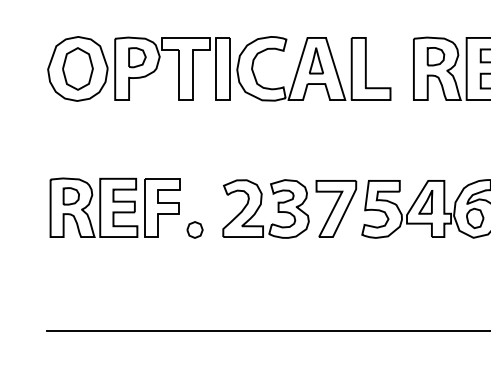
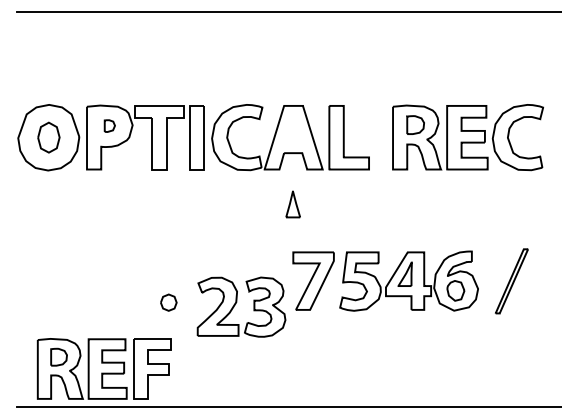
part: (137, 57) -> (109, 125), size x0.6
part: (315, 60) -> (292, 204), moved
part: (77, 68) -> (48, 137), size x0.7
part: (114, 207) -> (103, 368), moved
part: (265, 208) -> (241, 306), moved

